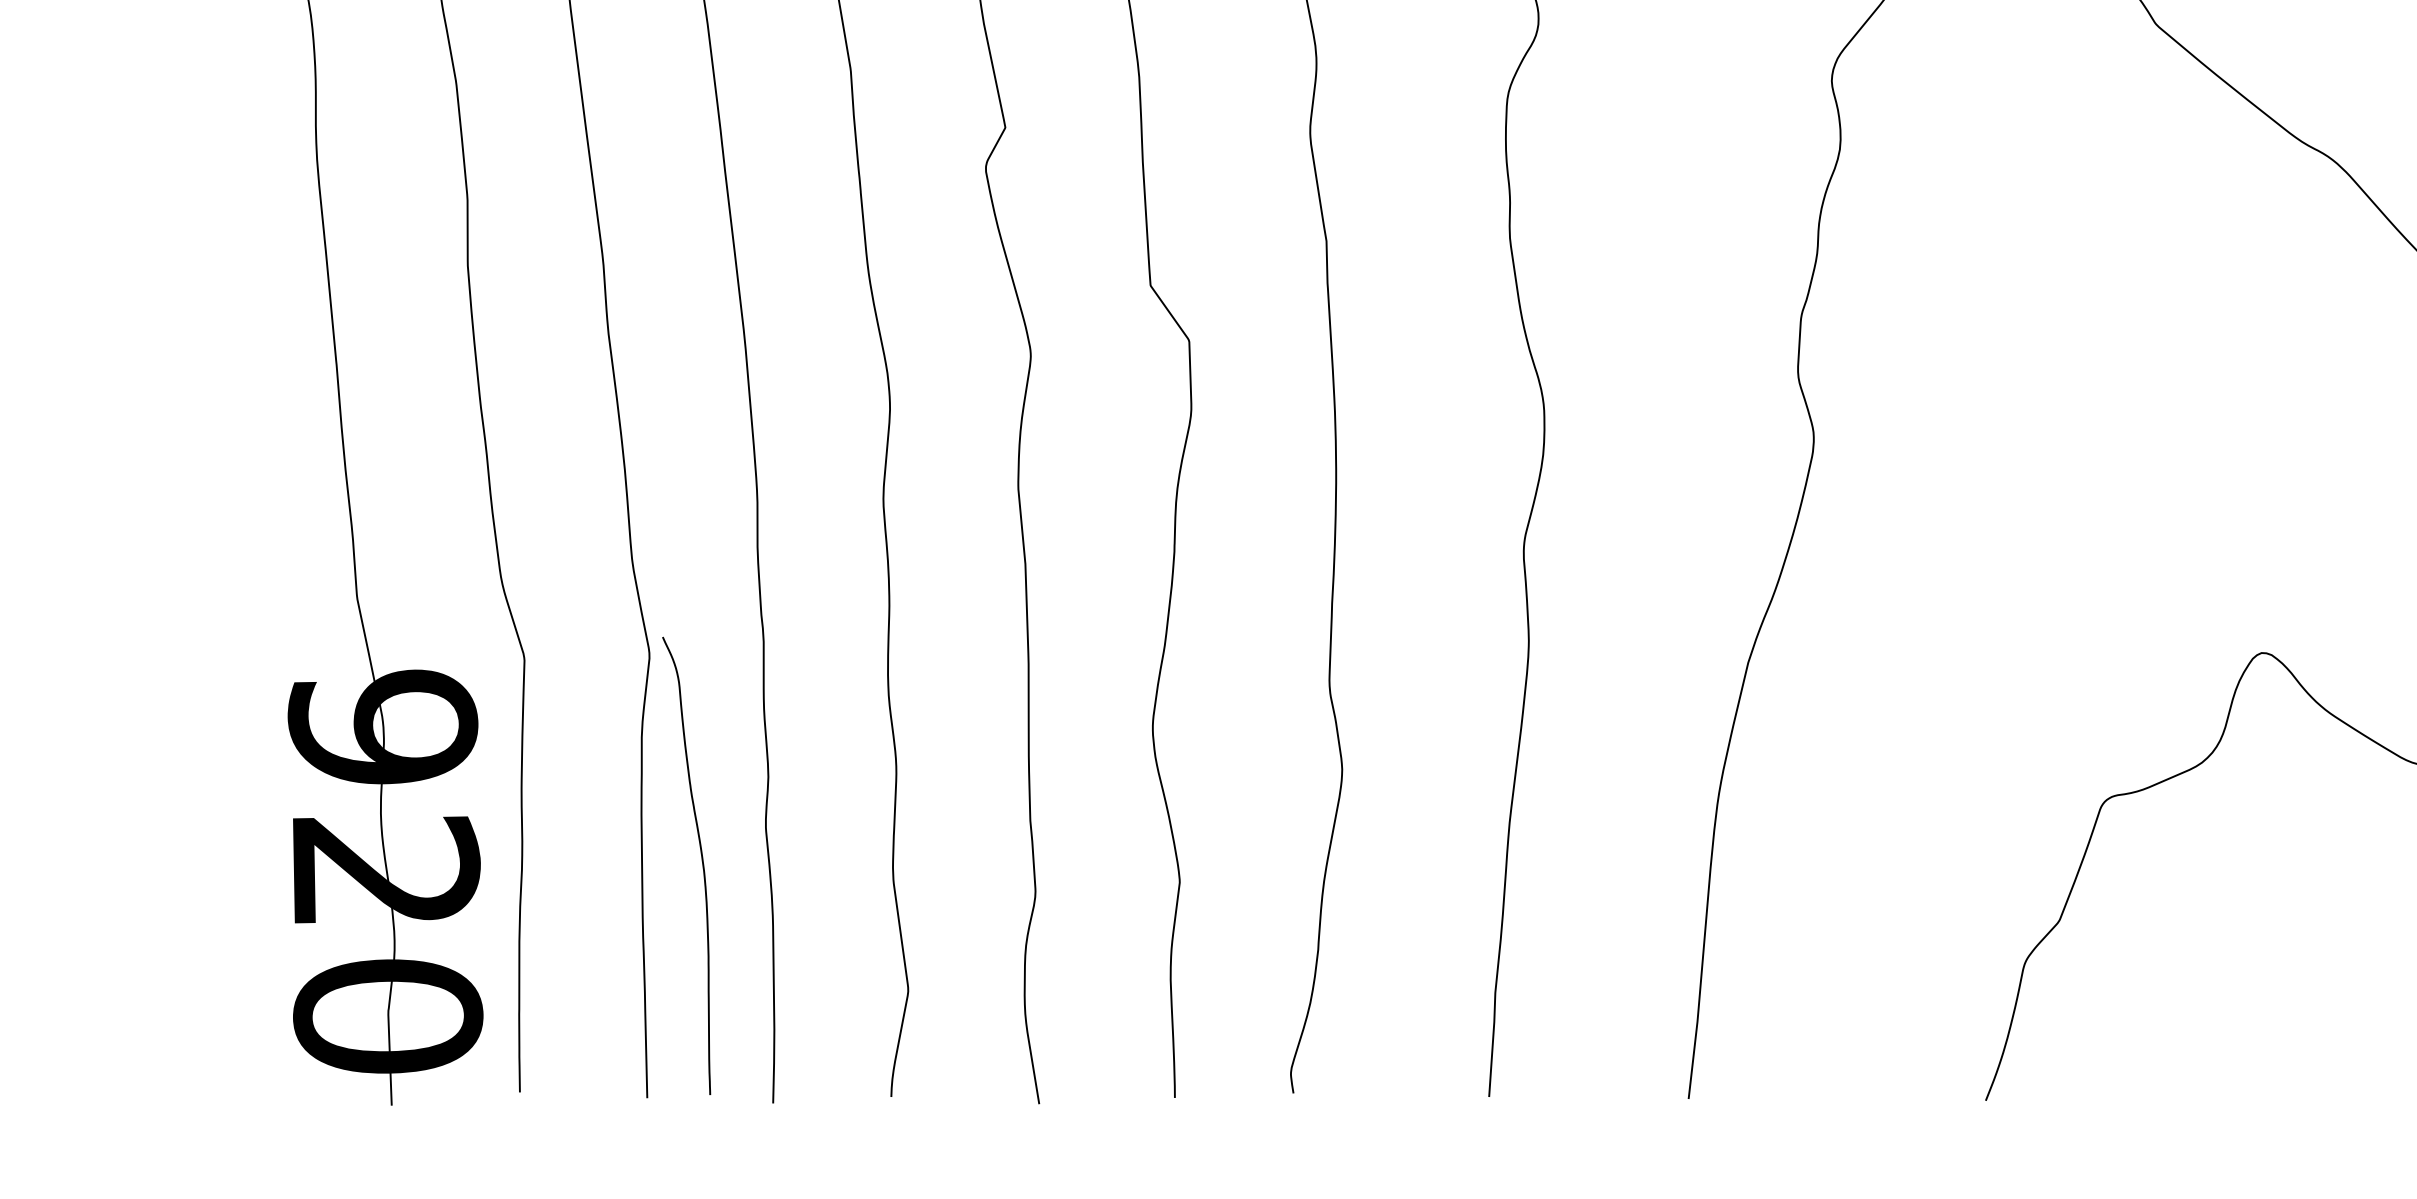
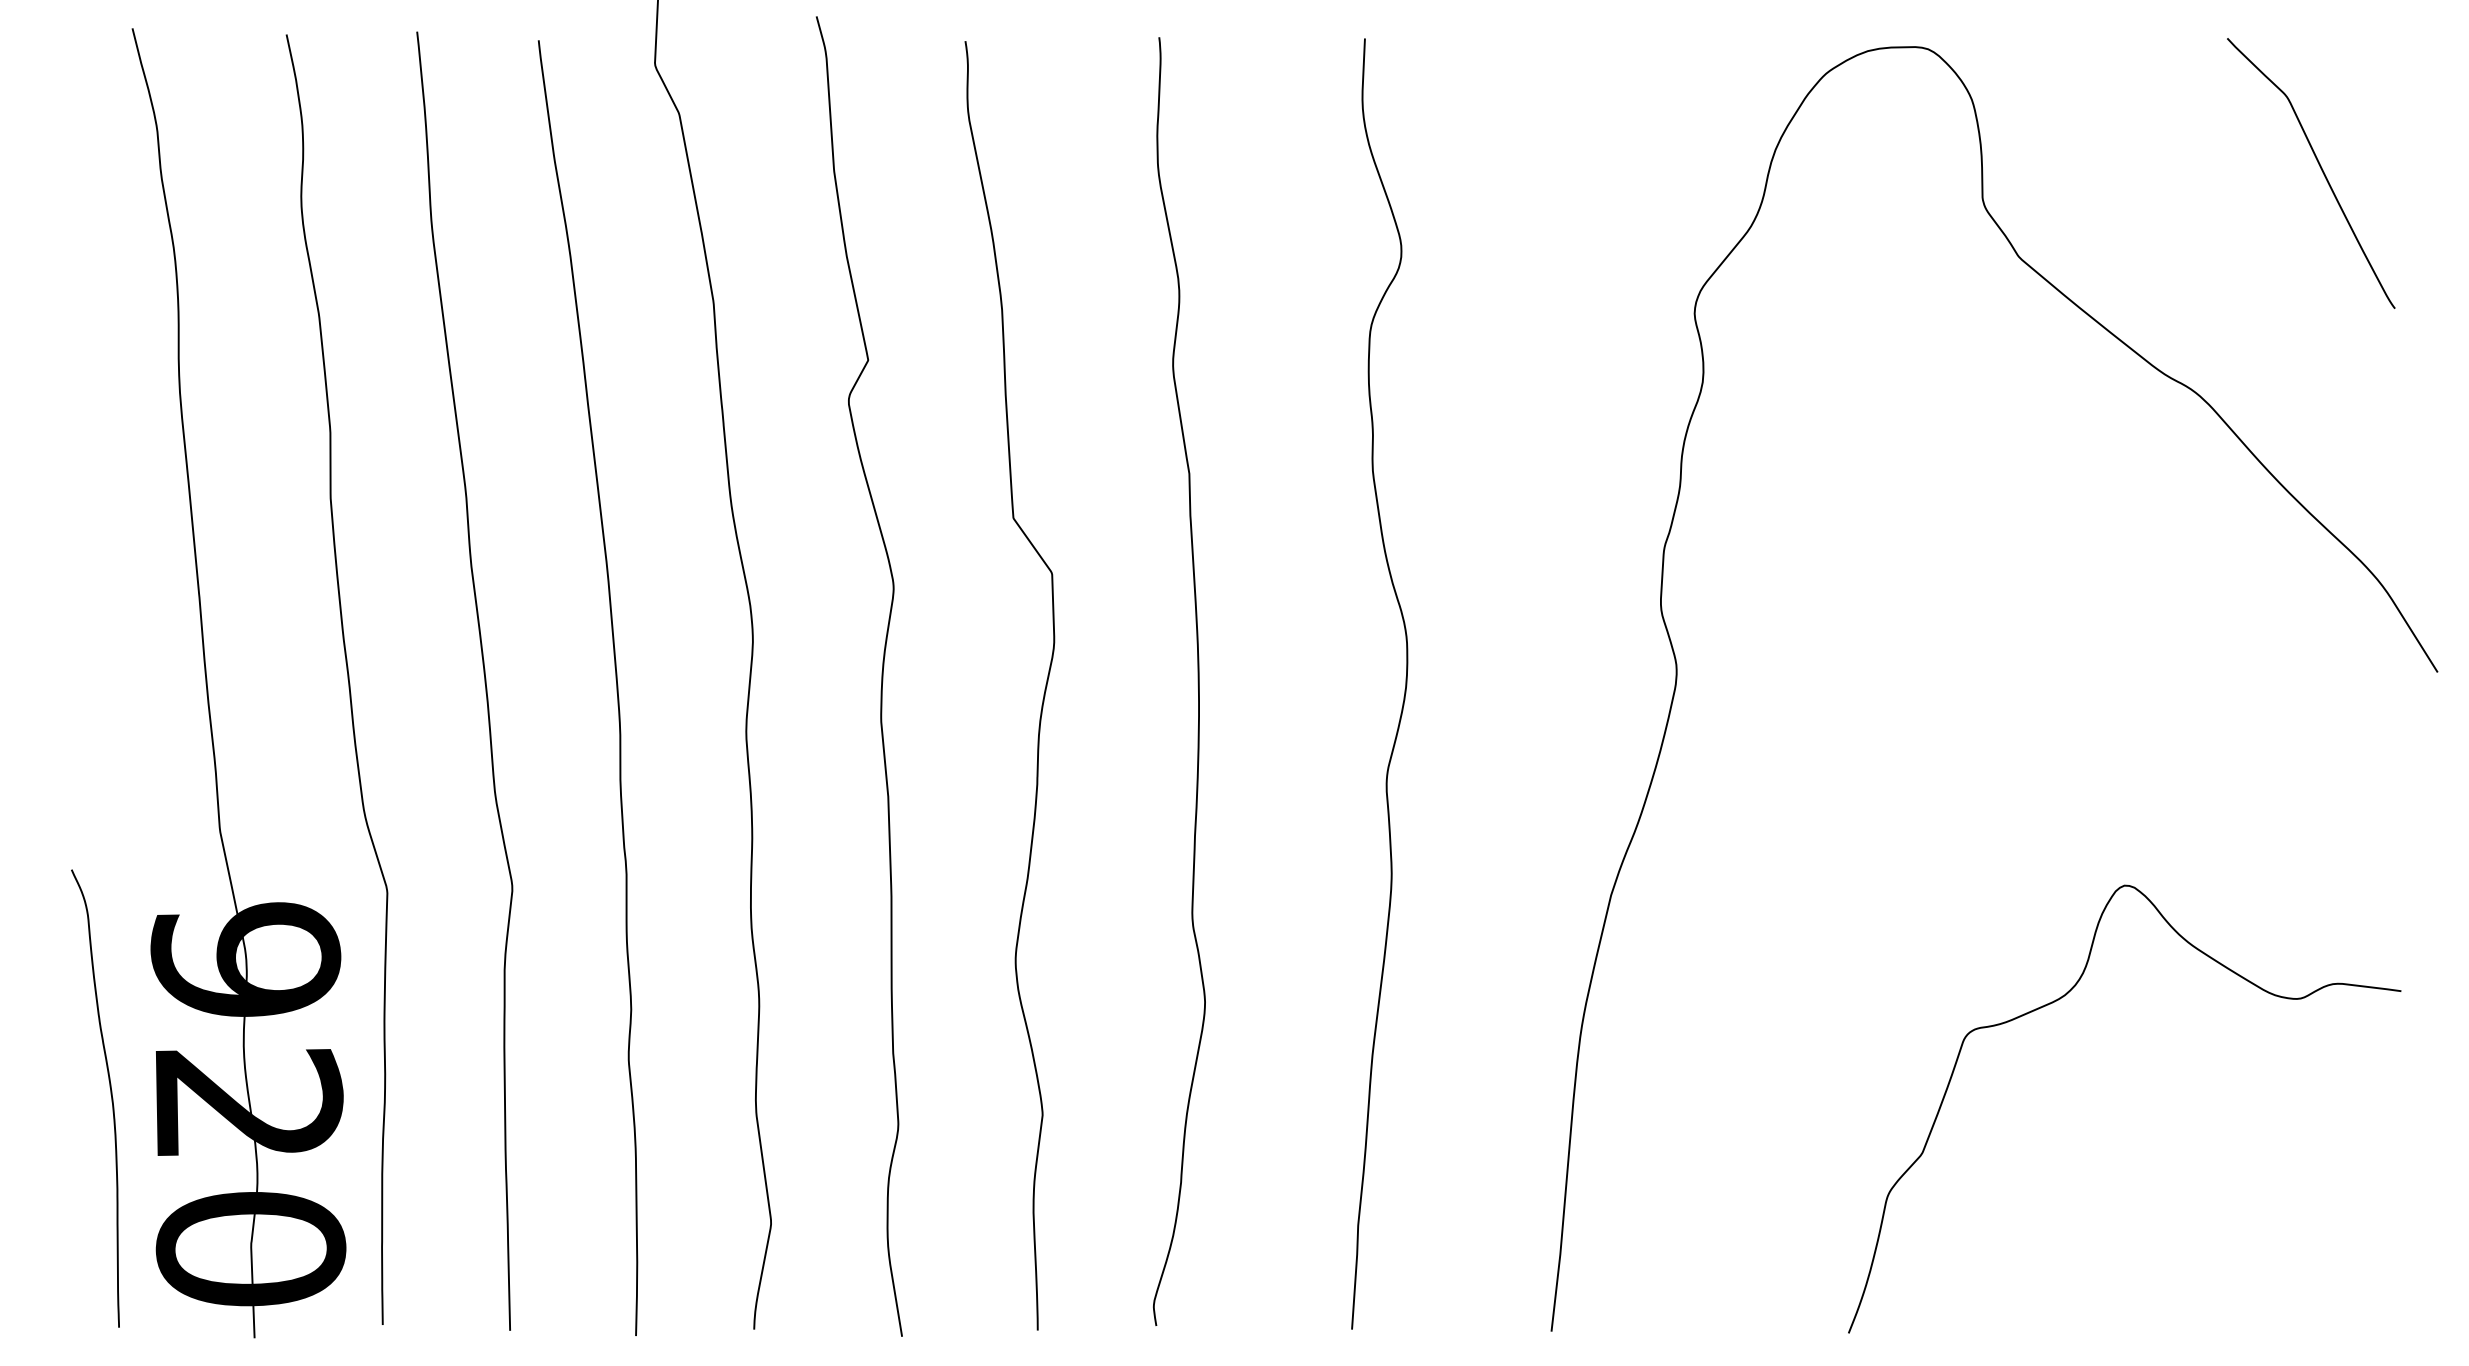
curve: (701, 861) -> (110, 1094), moved

